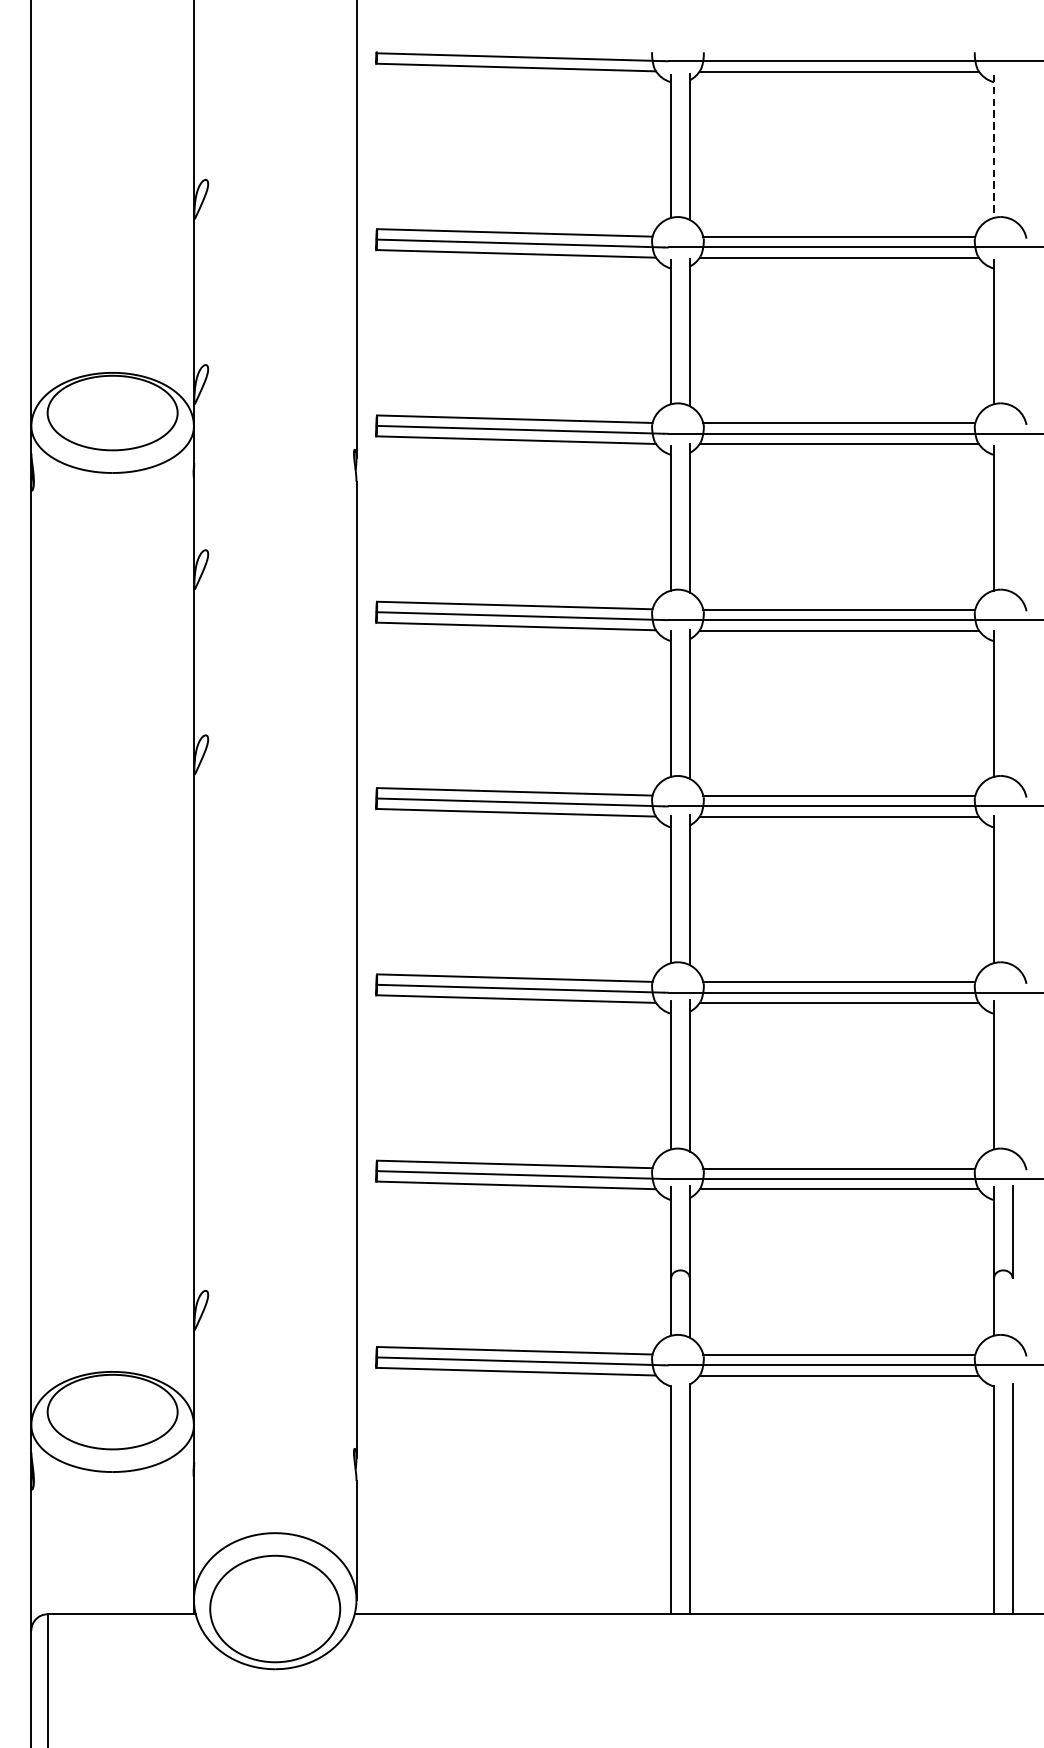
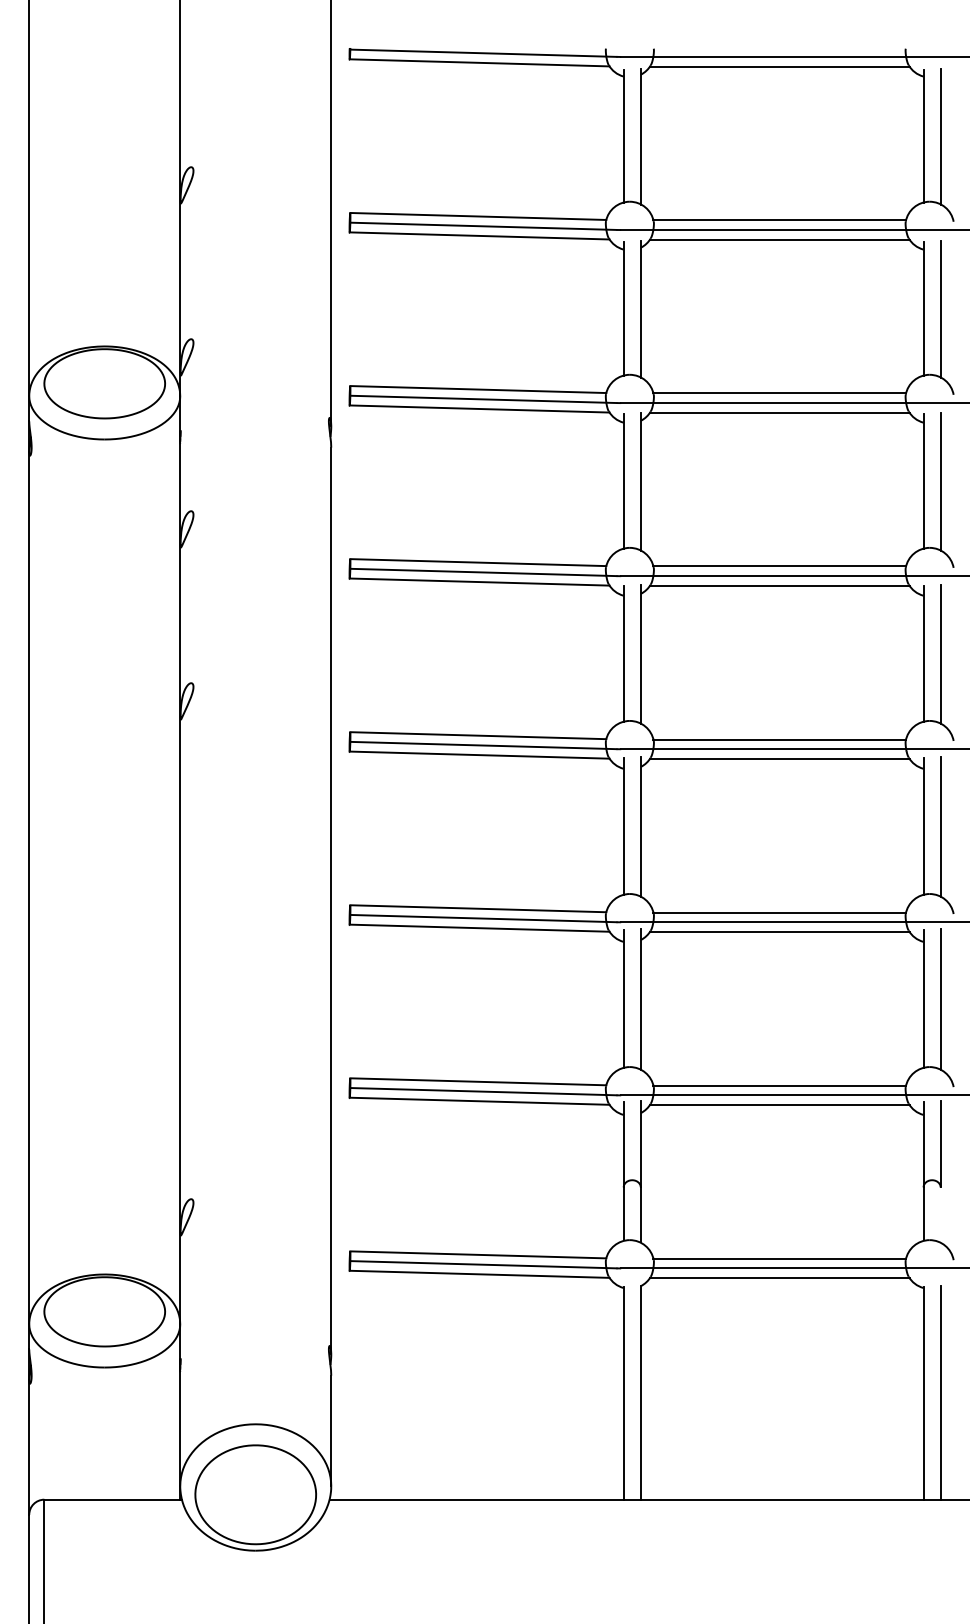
line: (994, 146) -> (923, 136), dashed -> solid
line: (1012, 146) -> (940, 136), added
line: (1012, 331) -> (940, 308), added
line: (1012, 518) -> (940, 481), added
line: (1012, 704) -> (940, 654), added
line: (1012, 889) -> (940, 826), added
line: (1012, 1075) -> (940, 999), added

